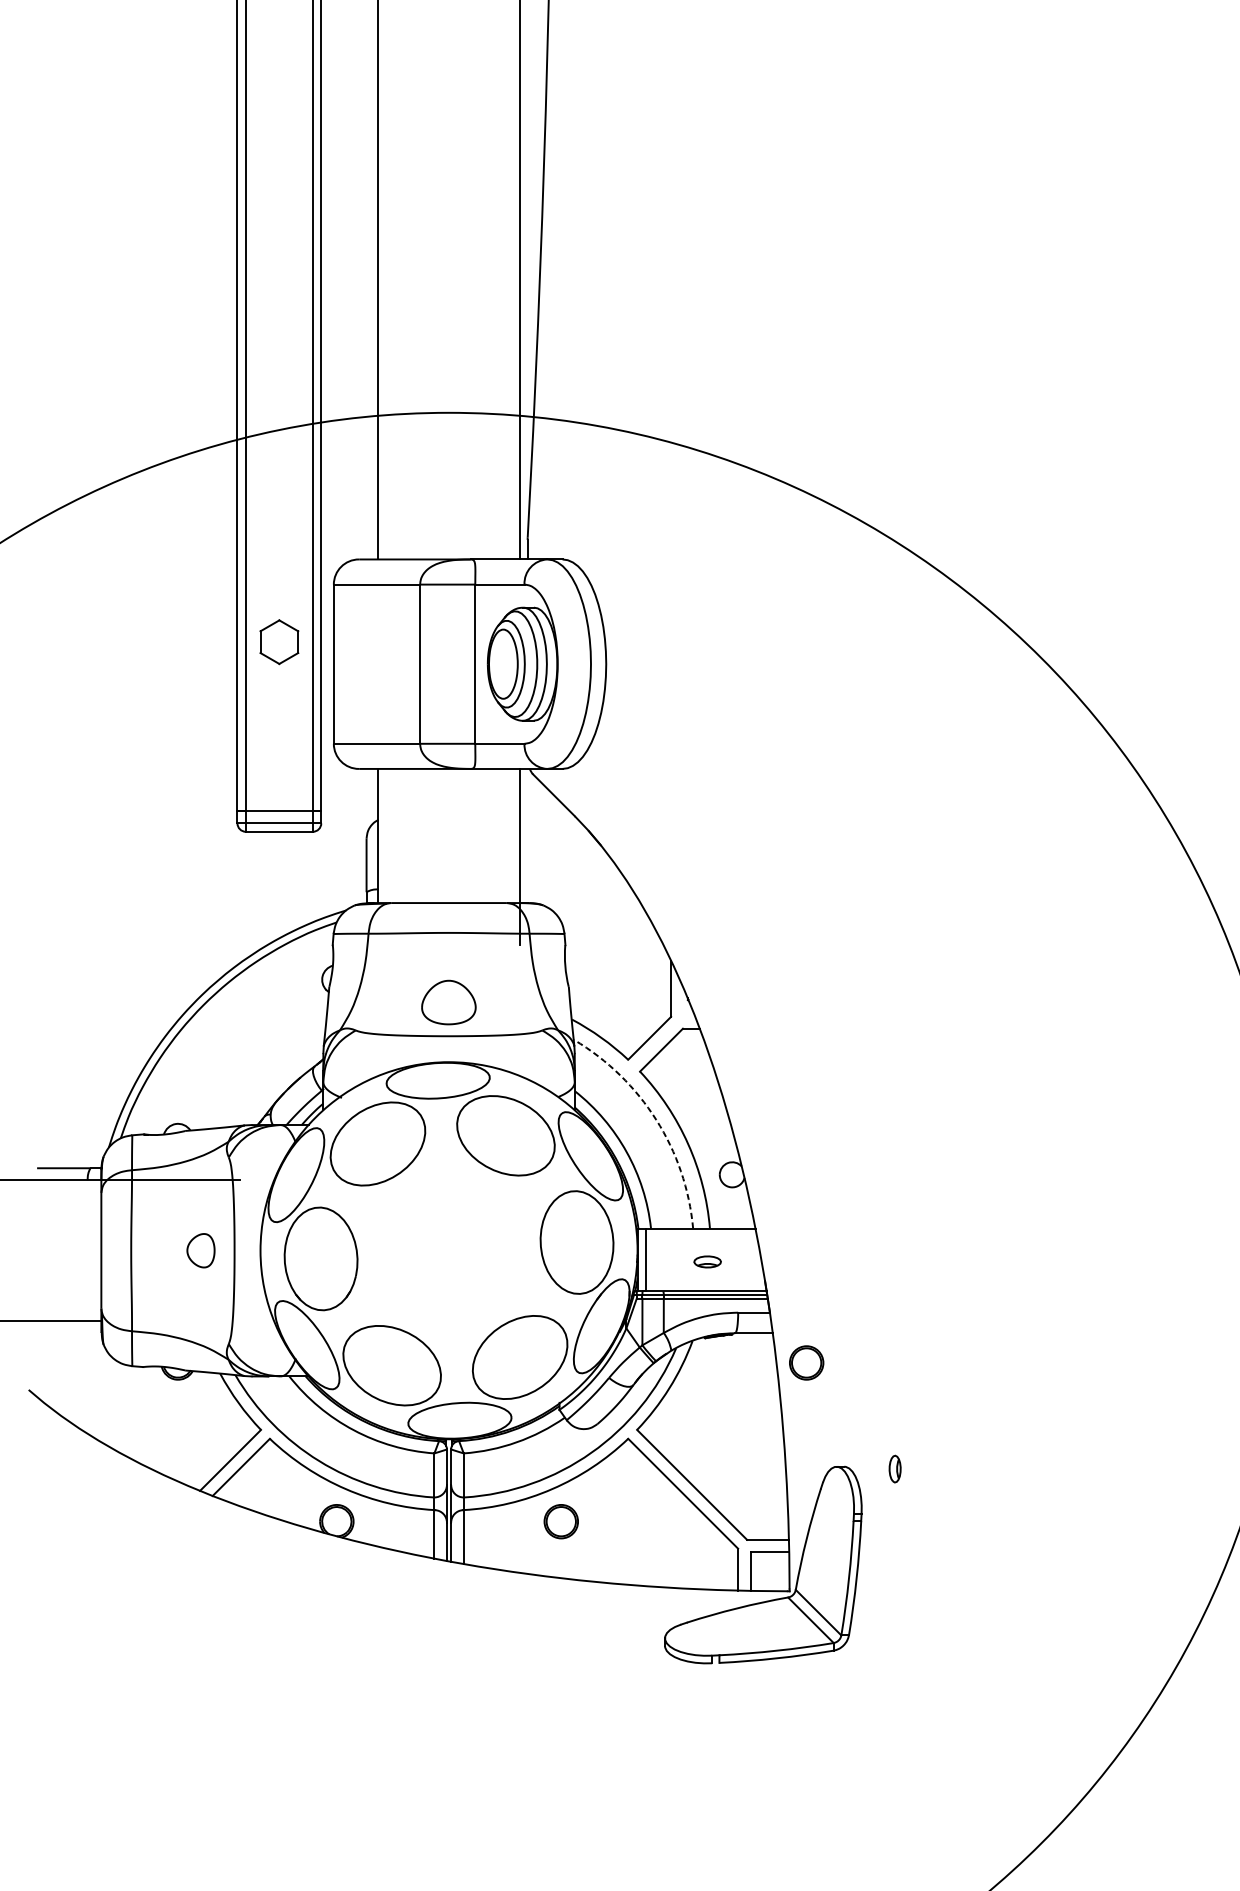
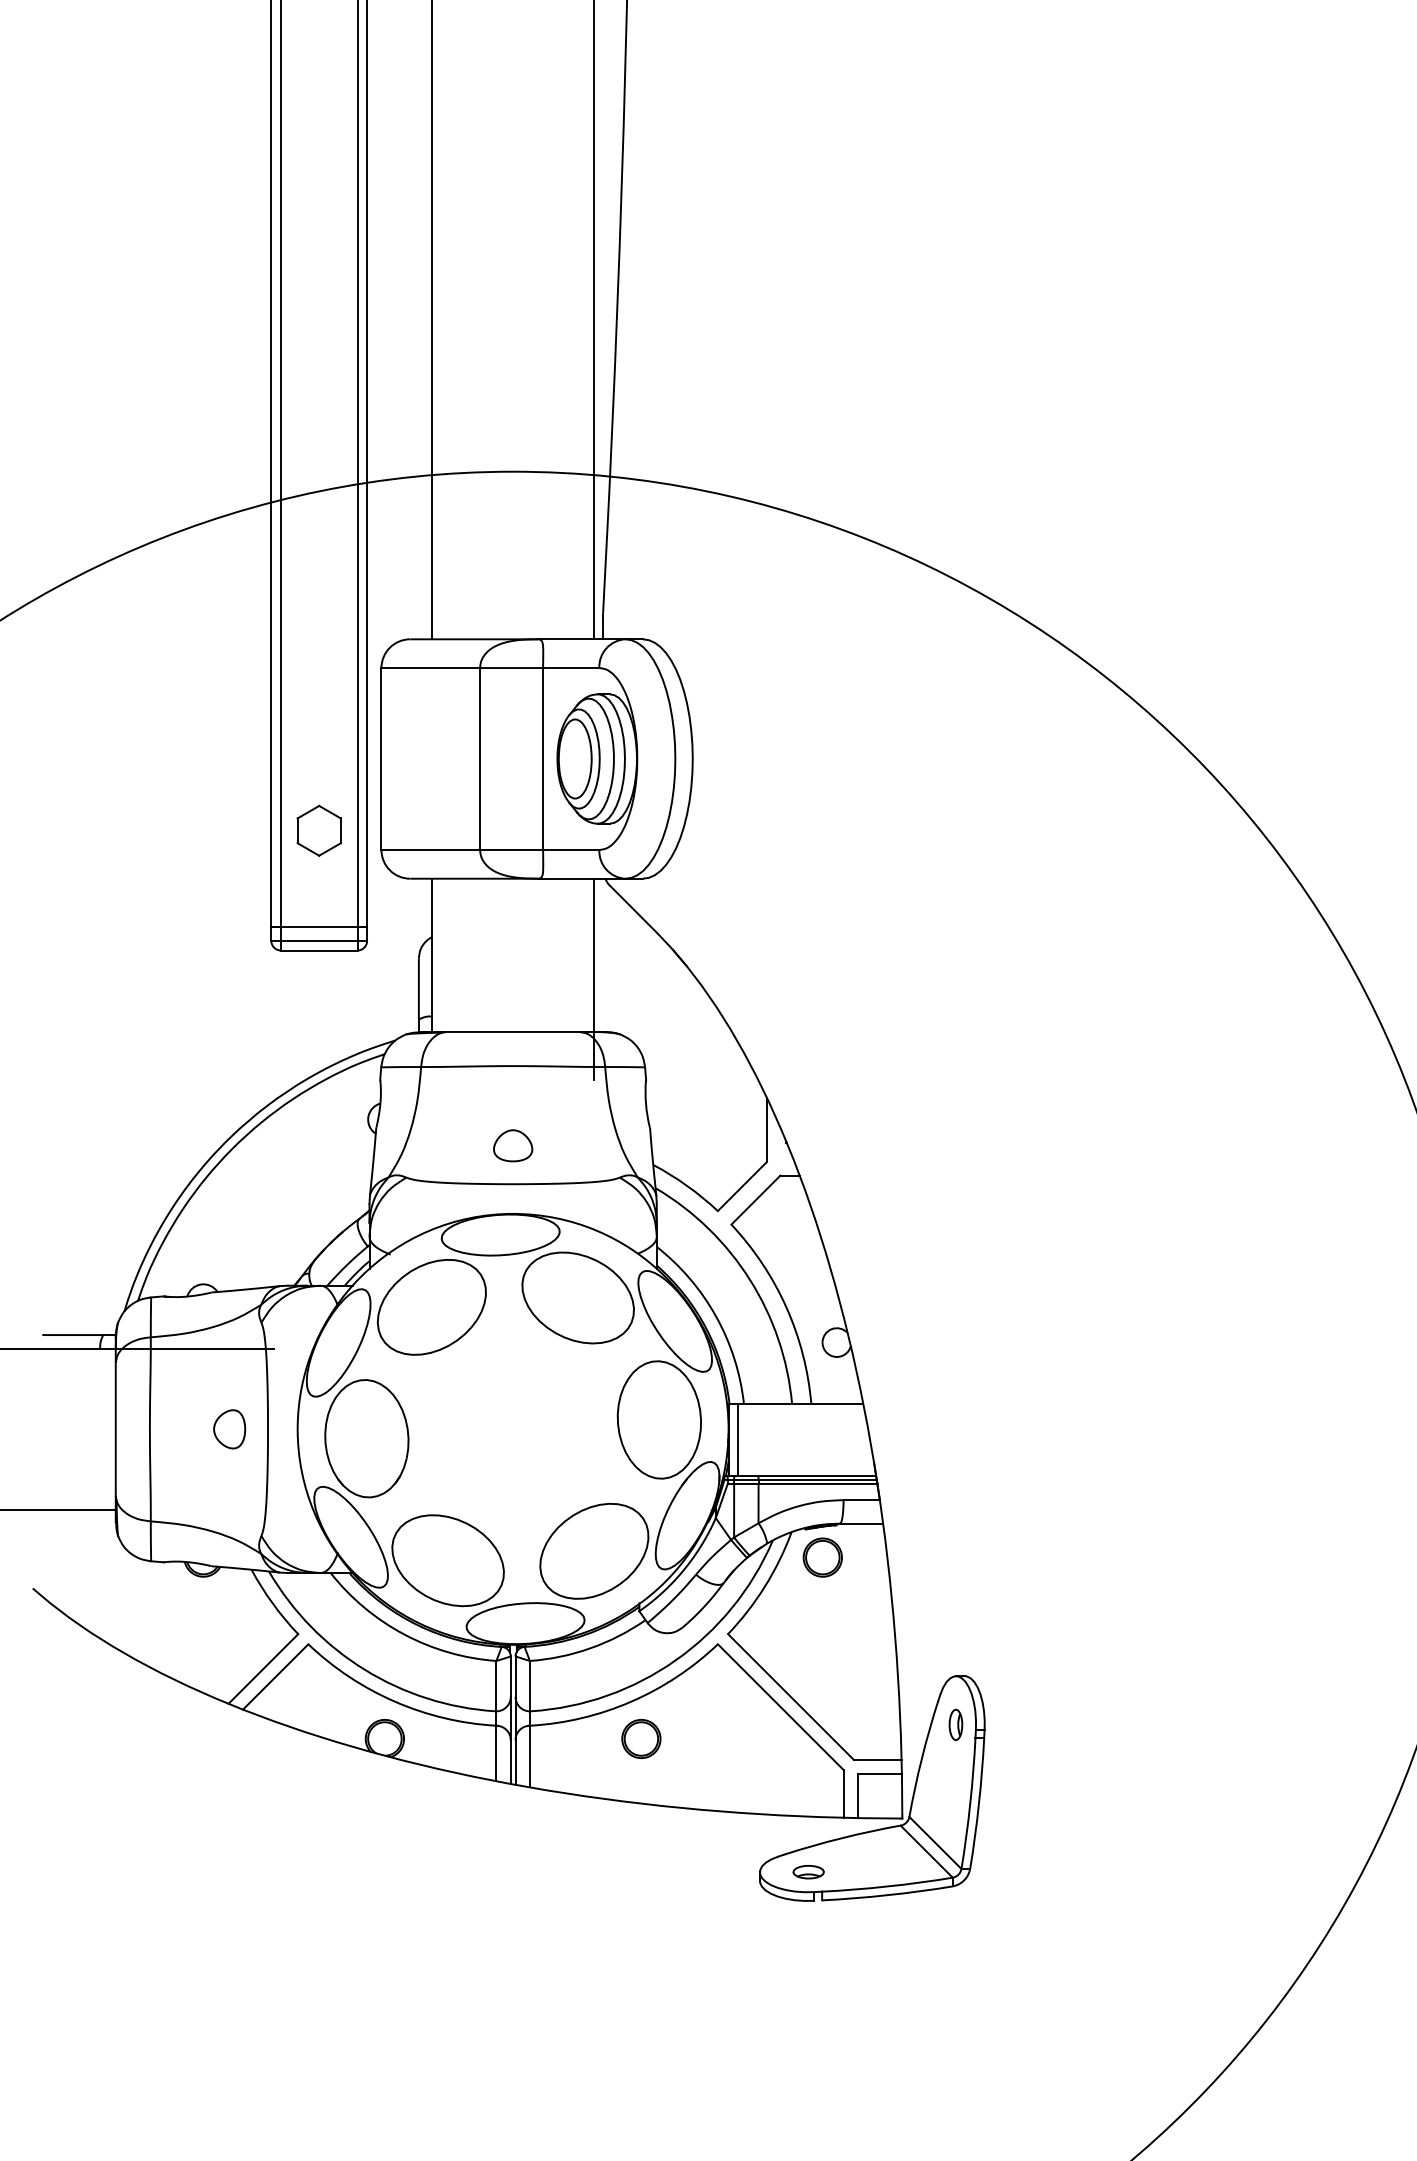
part: (278, 641) -> (318, 830), moved
part: (449, 1002) -> (513, 1145), size x0.62
arc: (656, 1119) -> (750, 1279), dashed -> solid
part: (707, 1262) -> (808, 1872), moved
part: (806, 1362) -> (822, 1557), moved
part: (894, 1468) -> (955, 1724), moved

